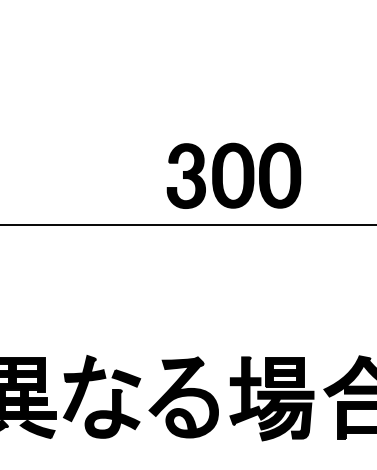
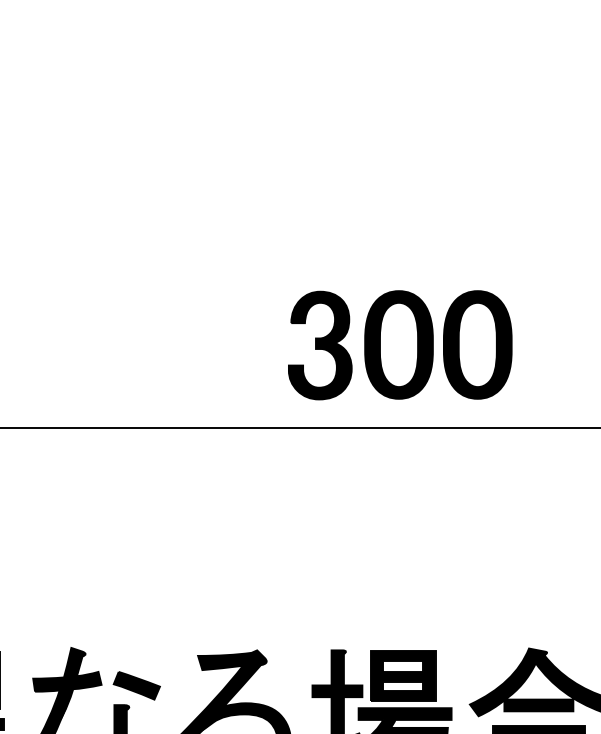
part: (233, 175) -> (399, 344), moved

